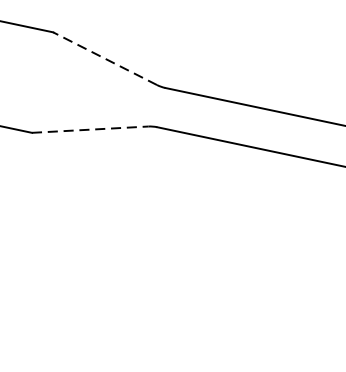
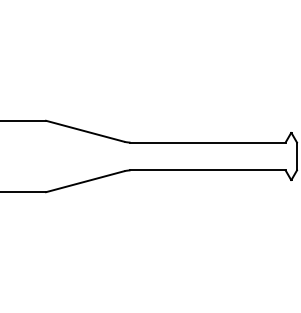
line: (104, 58) -> (84, 131), dashed -> solid
line: (90, 129) -> (85, 181), dashed -> solid

